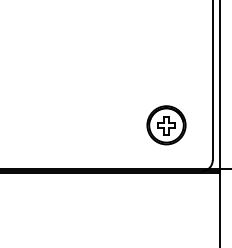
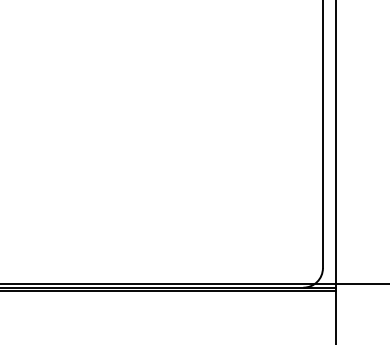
part: (166, 125) -> (240, 205), removed

